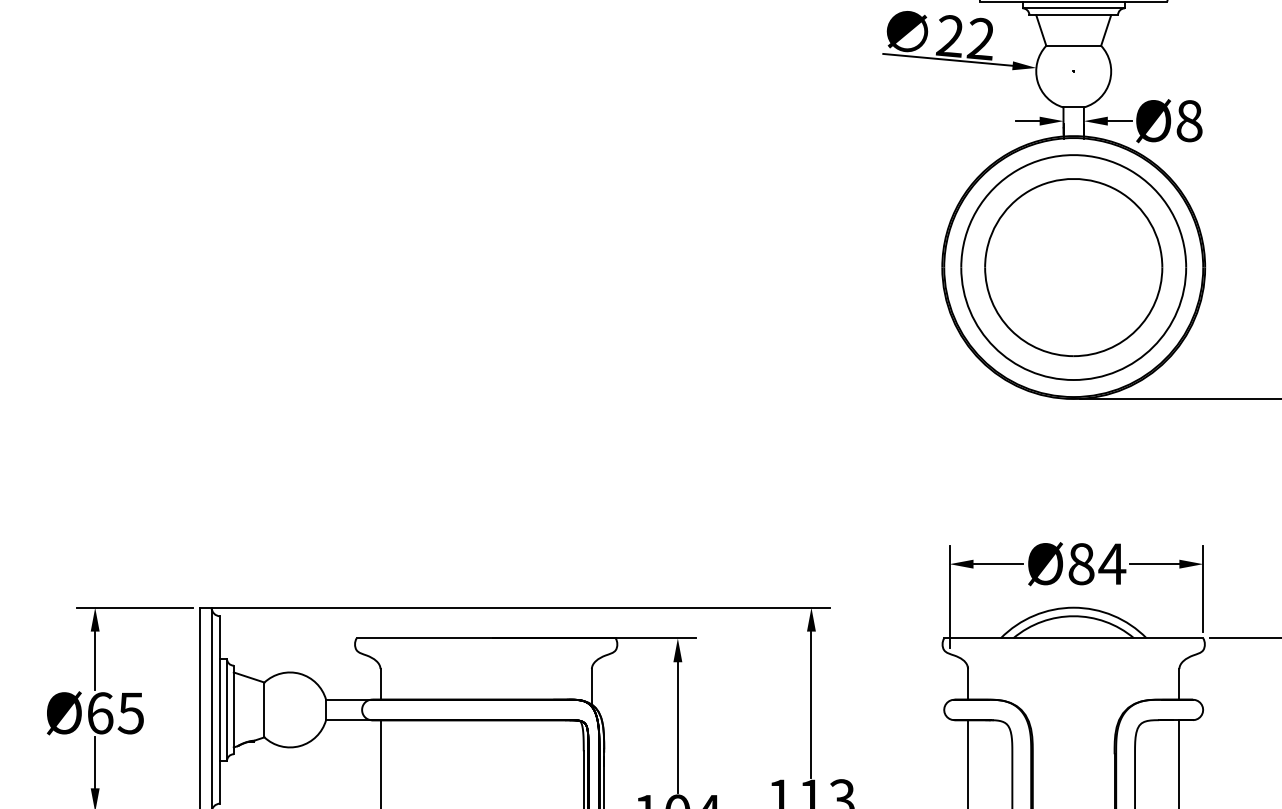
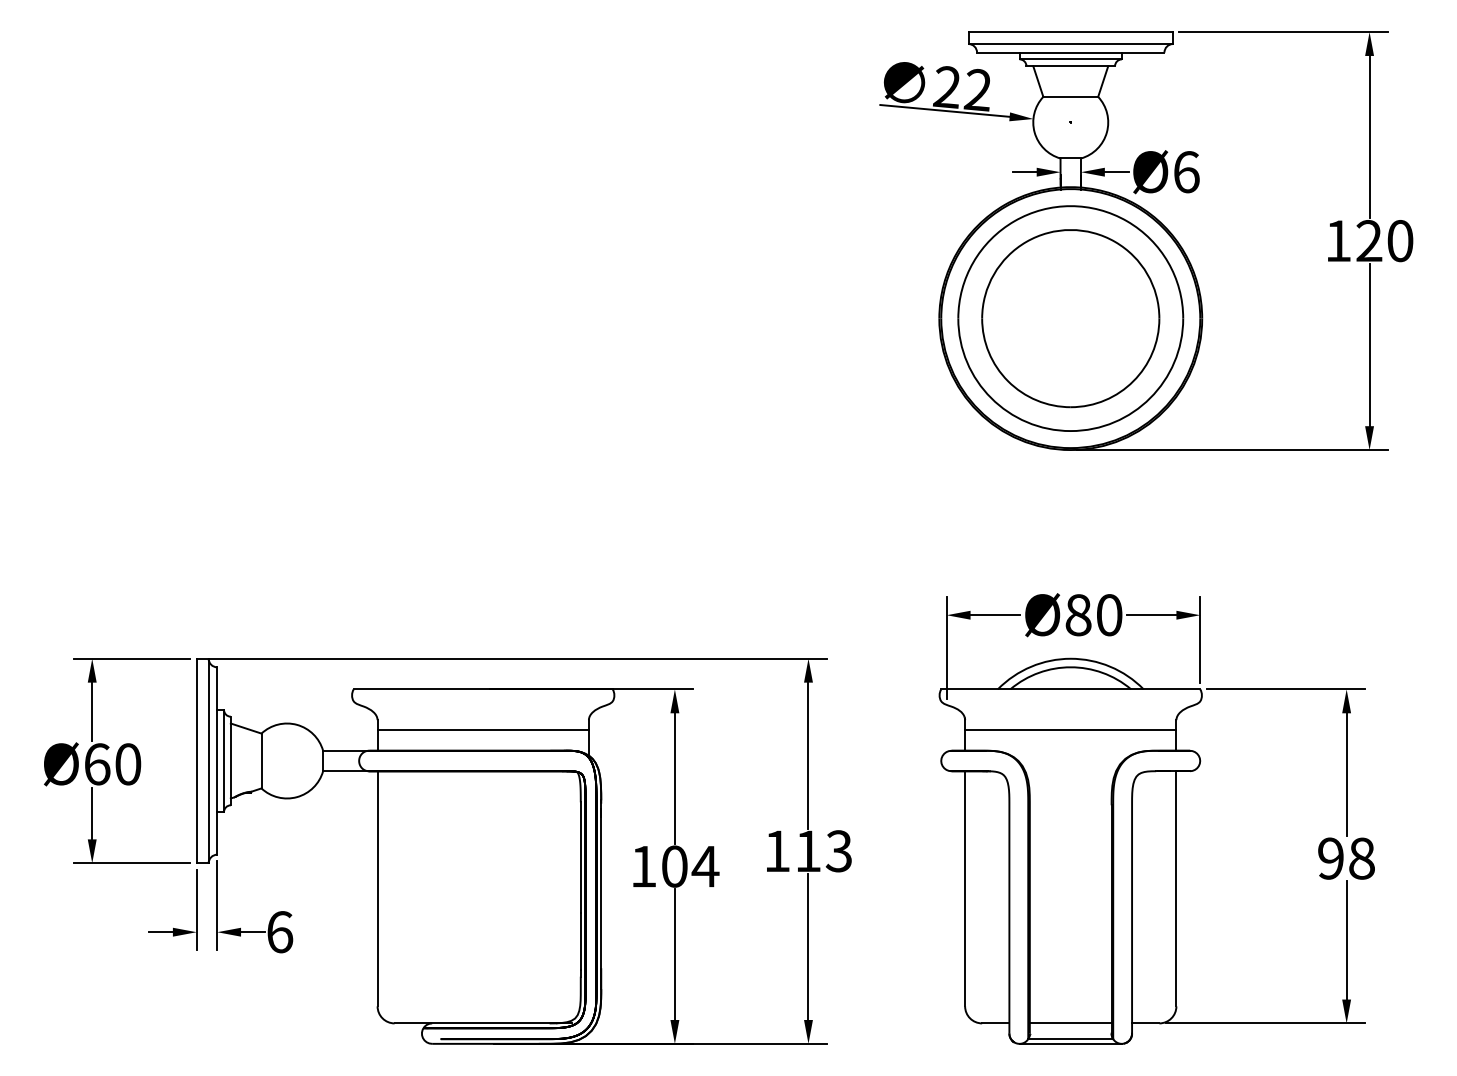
text: (1189, 121) -> (1186, 172), Ø8 -> Ø6
text: (1112, 564) -> (1109, 615), Ø84 -> Ø80
line: (485, 679) -> (482, 730), added
line: (1073, 679) -> (1070, 730), added
text: (130, 713) -> (127, 764), Ø65 -> Ø60

